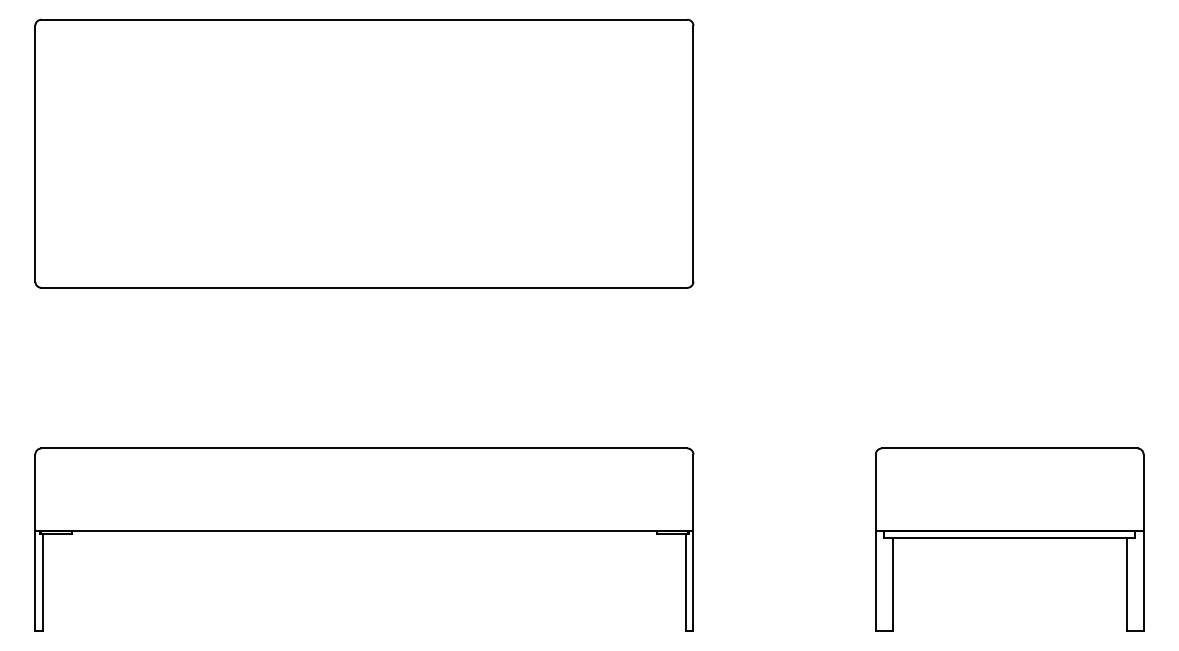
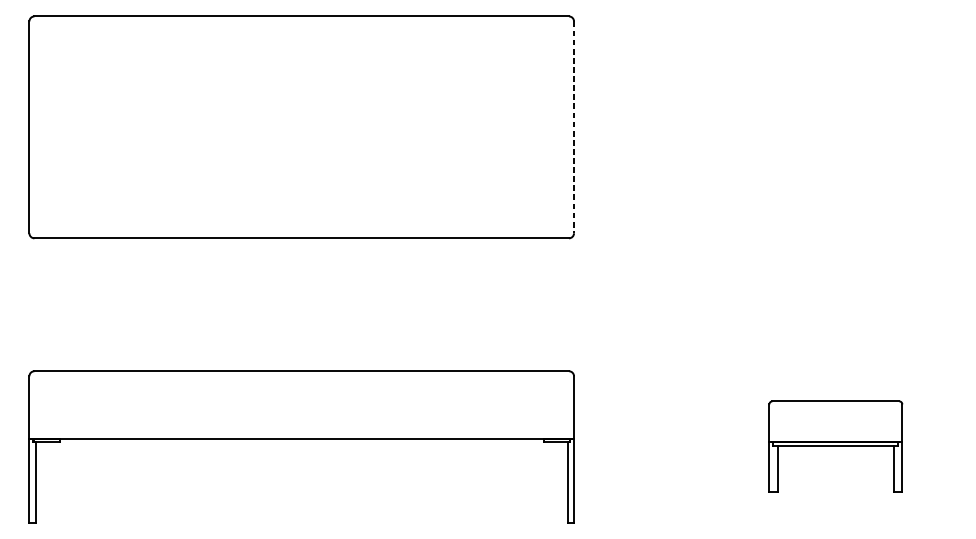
line: (693, 153) -> (574, 127), solid -> dashed
part: (1009, 539) -> (835, 446), size x0.6

